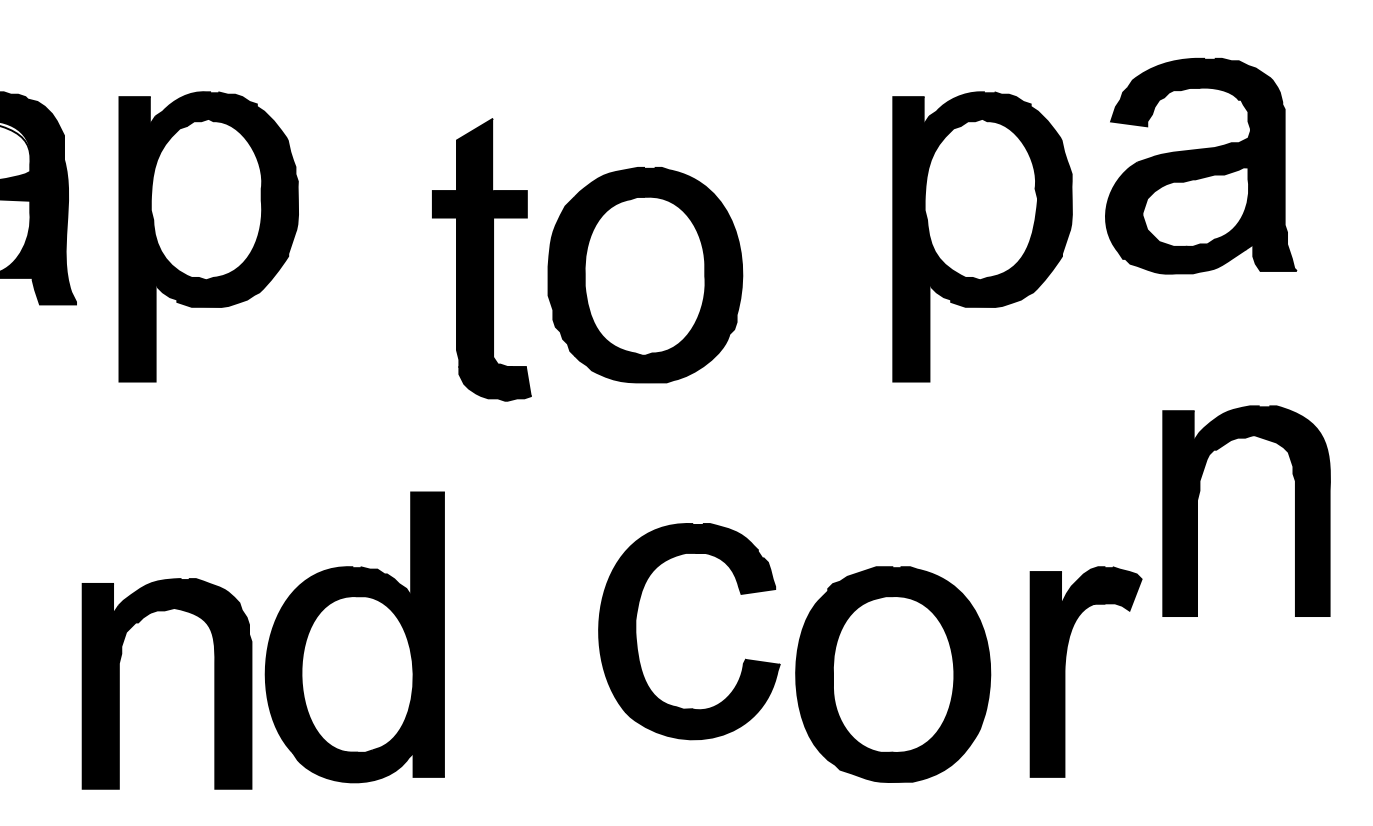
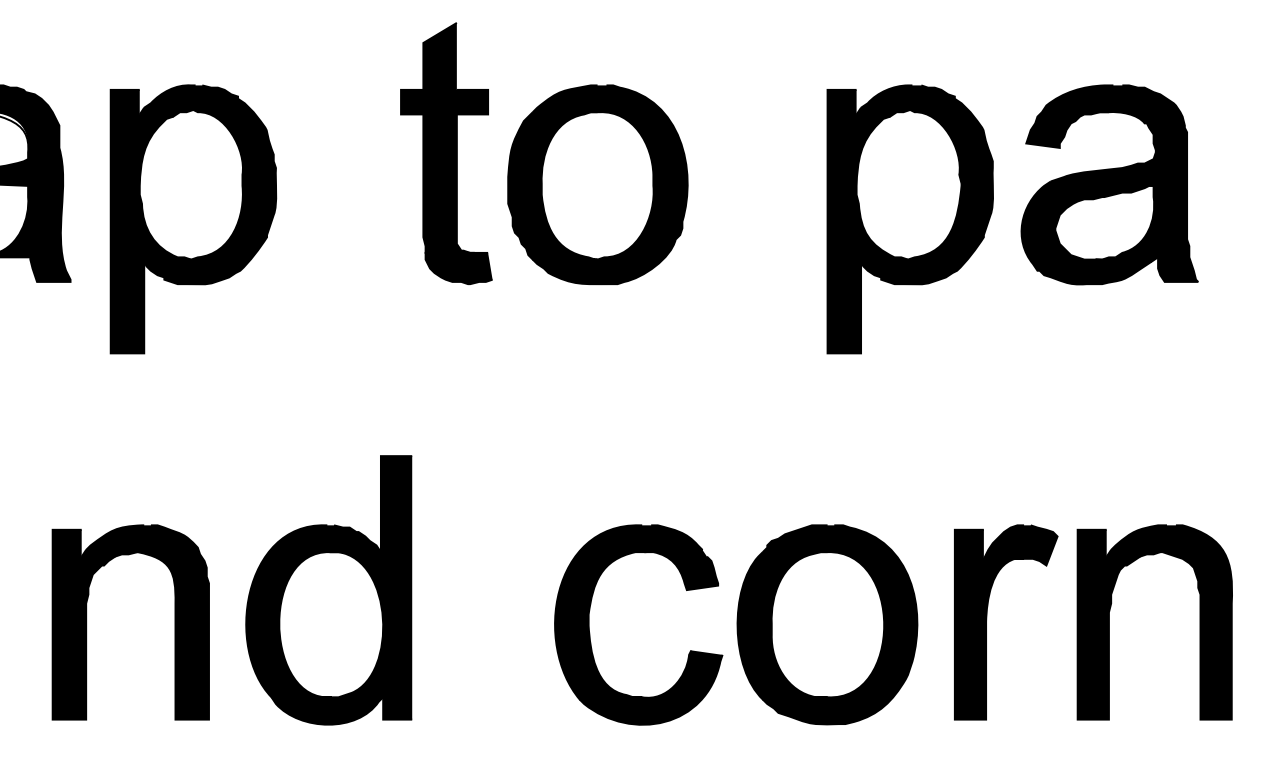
part: (1200, 165) -> (1109, 184), moved
part: (481, 259) -> (446, 153), moved
part: (644, 274) -> (597, 184), moved
part: (1197, 511) -> (1109, 622), moved
part: (637, 640) -> (590, 633), moved
part: (120, 683) -> (87, 622), moved

